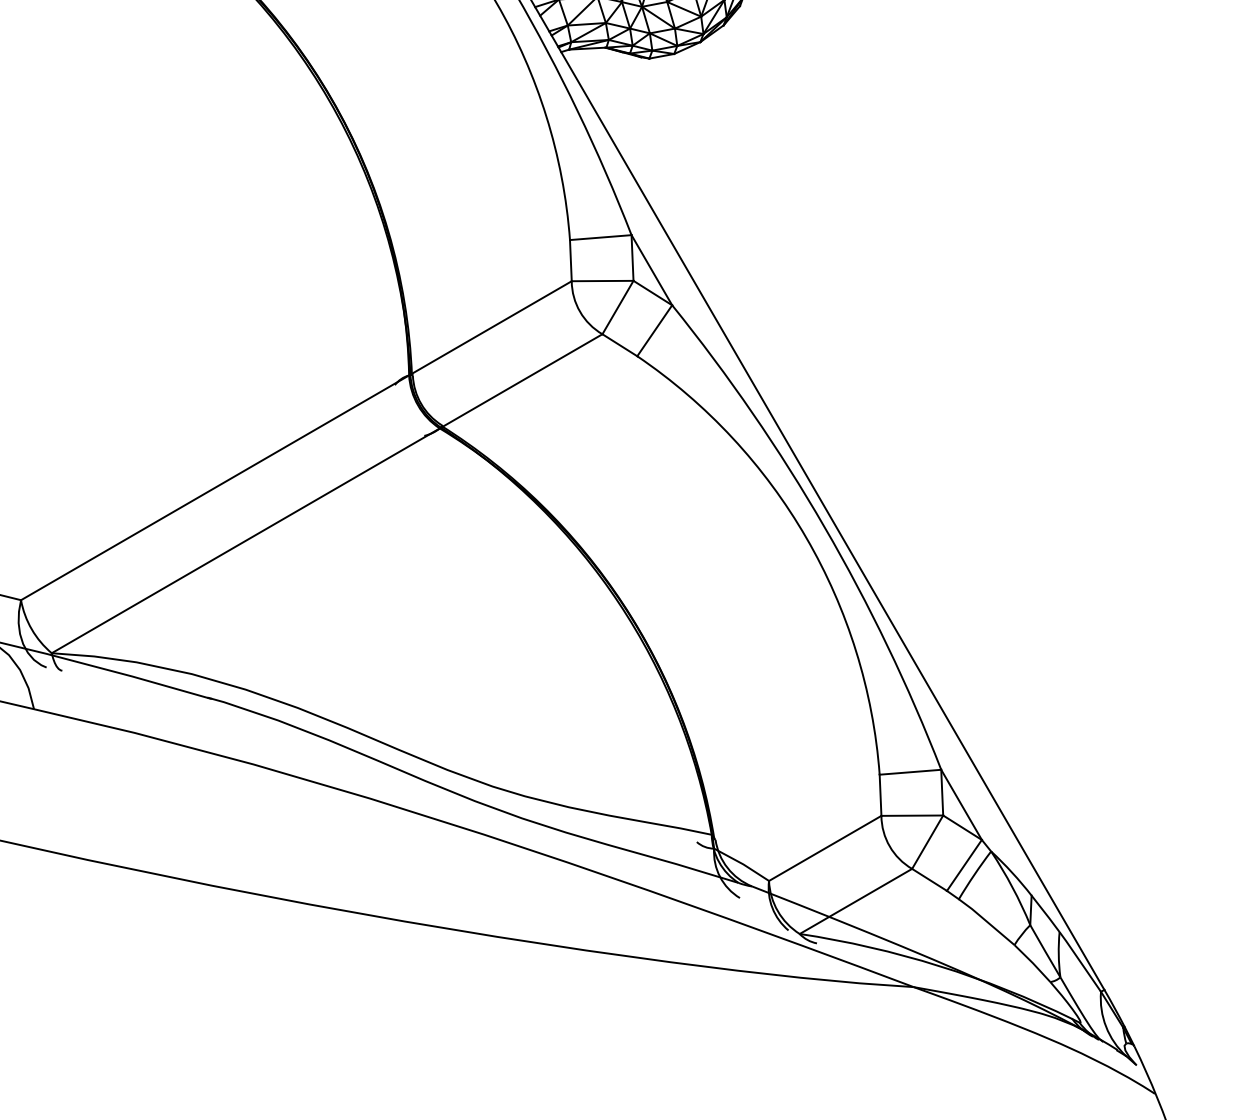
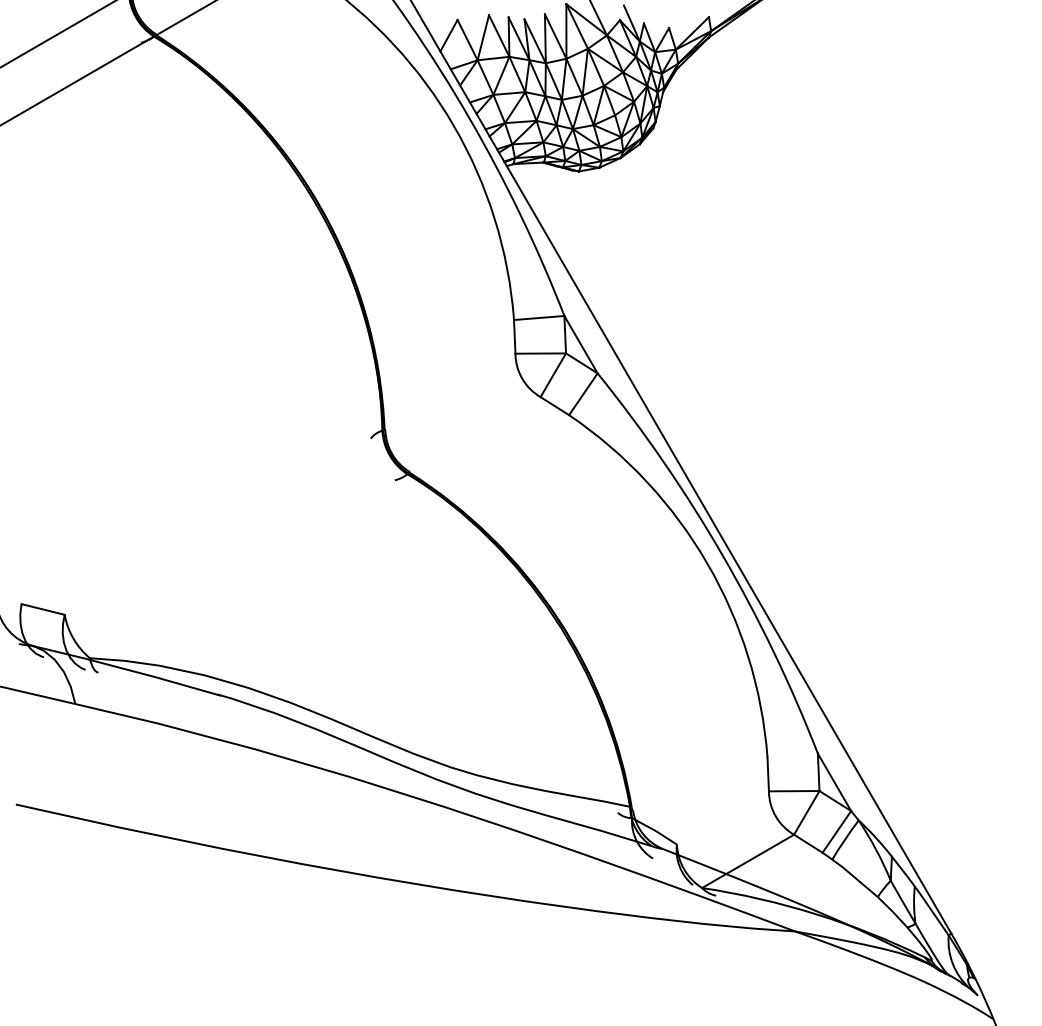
line: (295, 439) -> (289, 483), removed
line: (326, 493) -> (314, 527), removed
line: (910, 772) -> (792, 755), removed
line: (824, 847) -> (722, 817), removed

